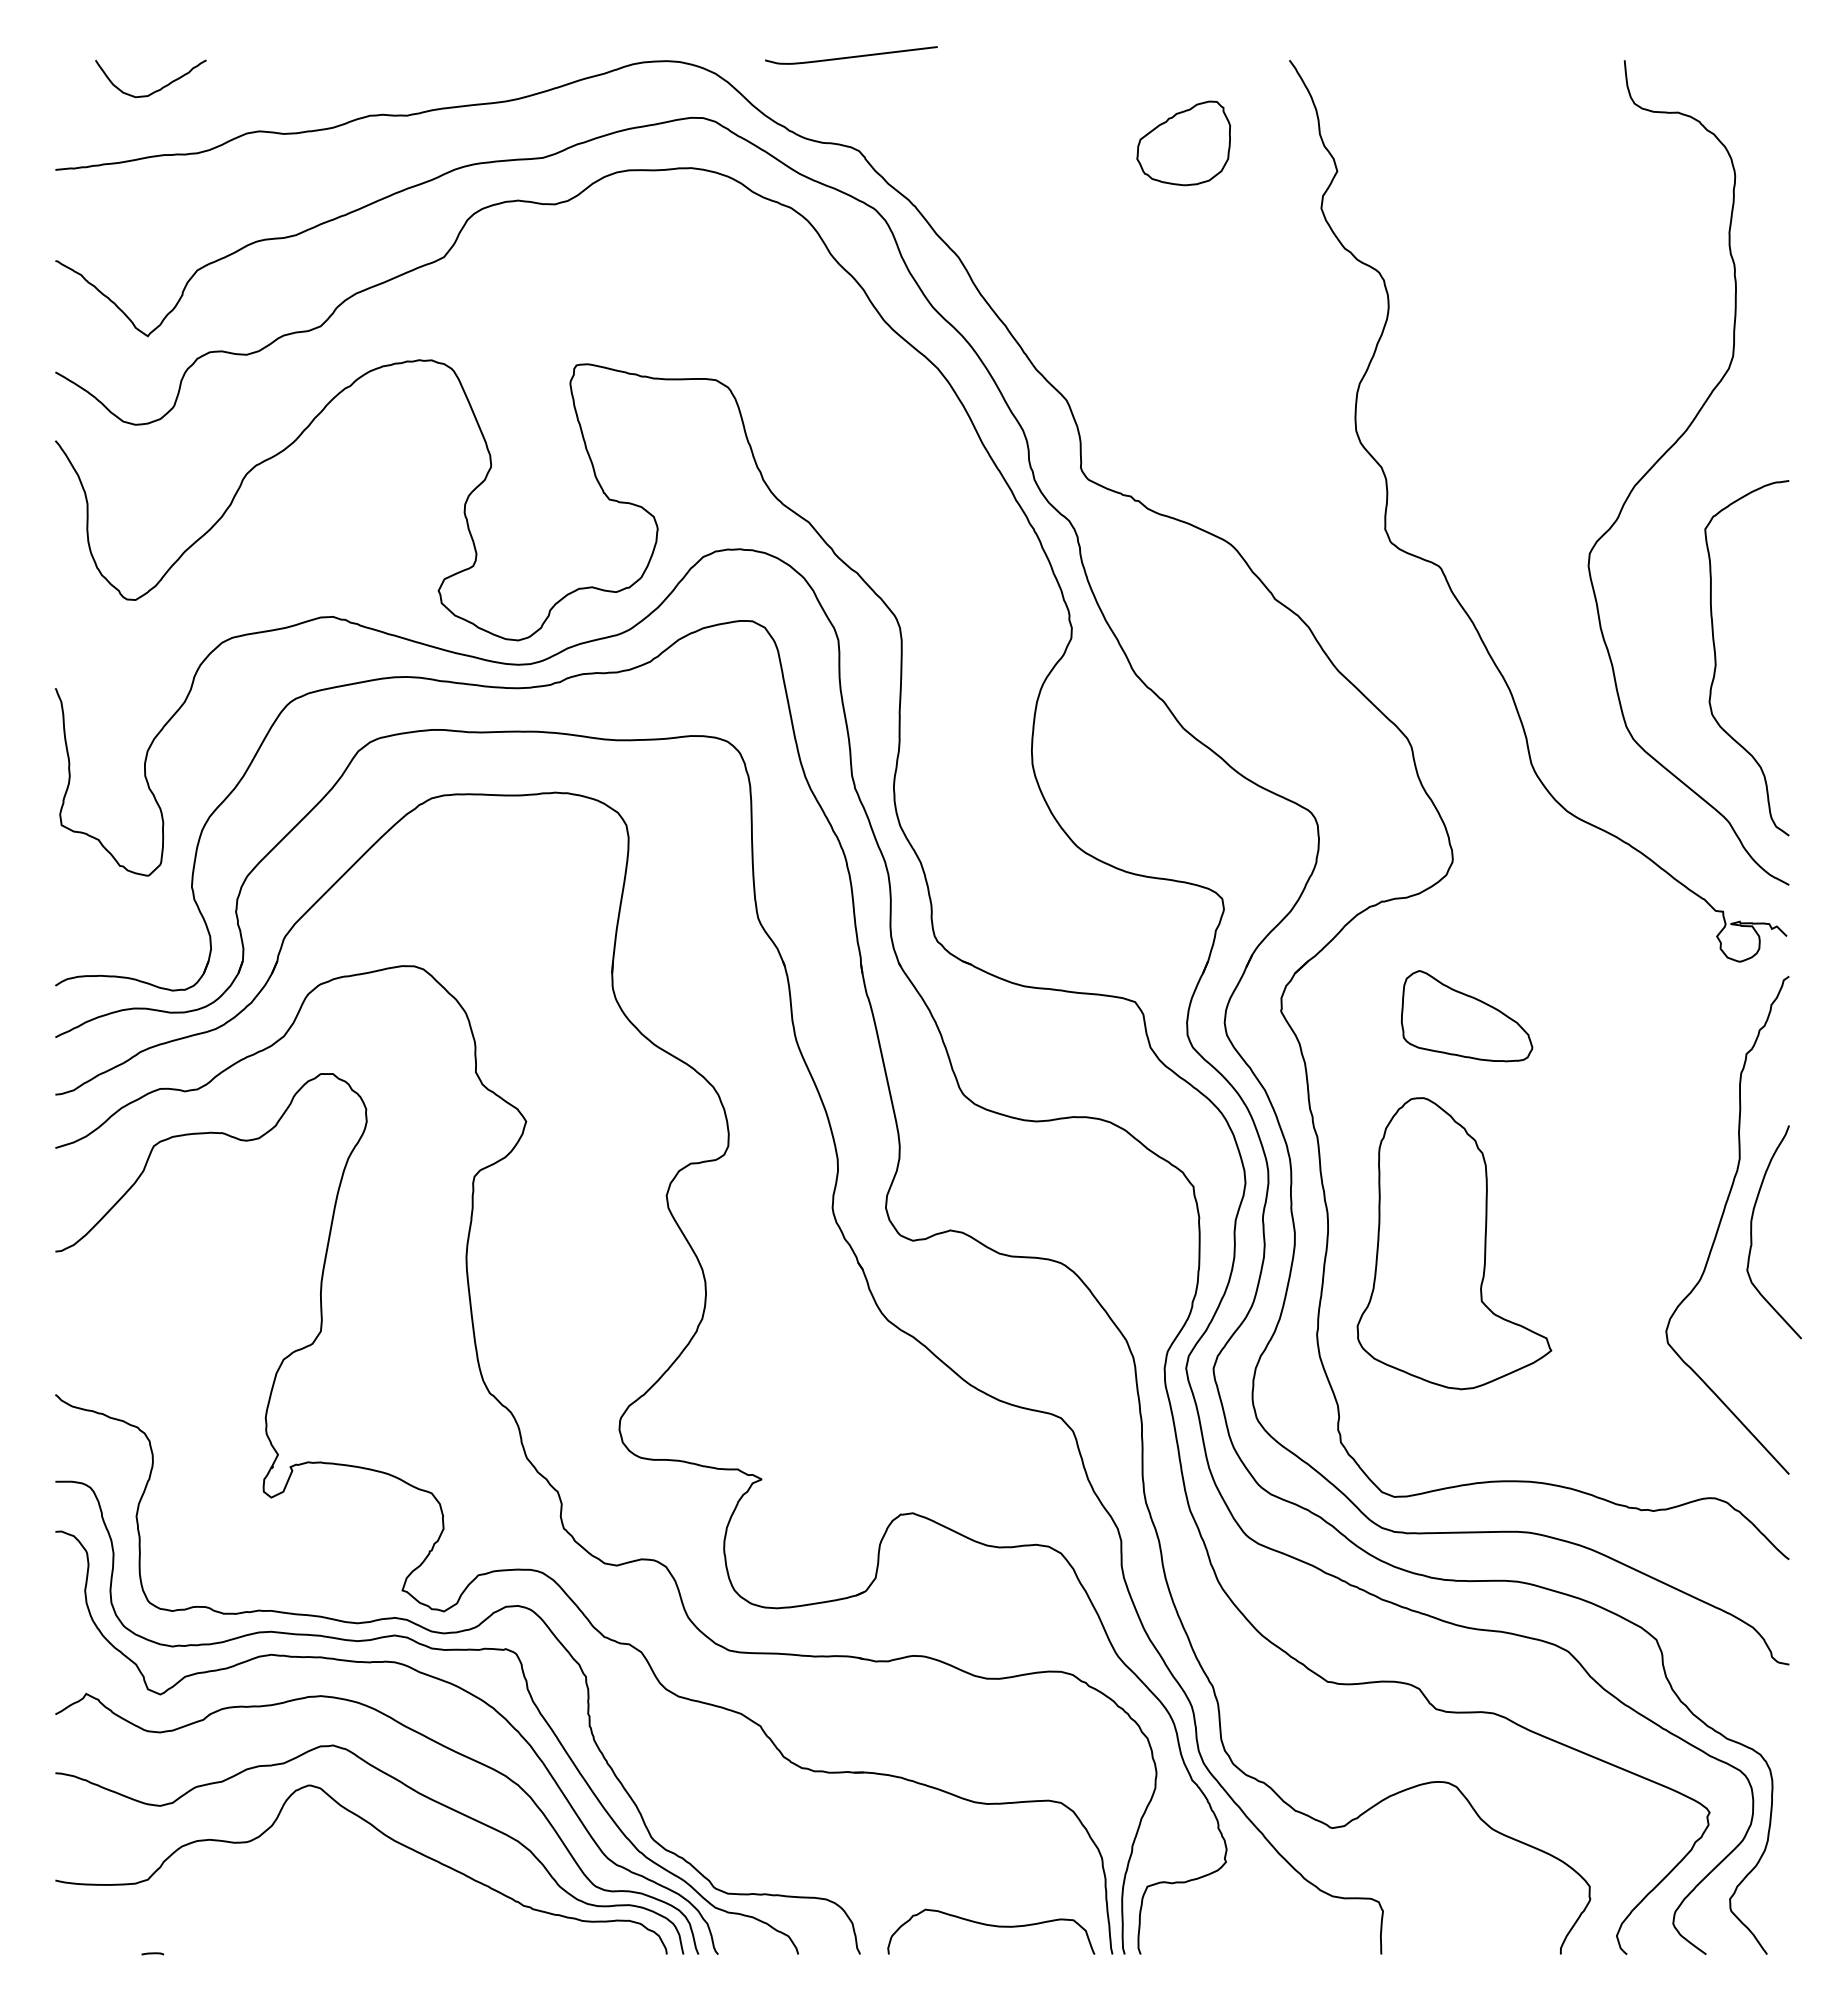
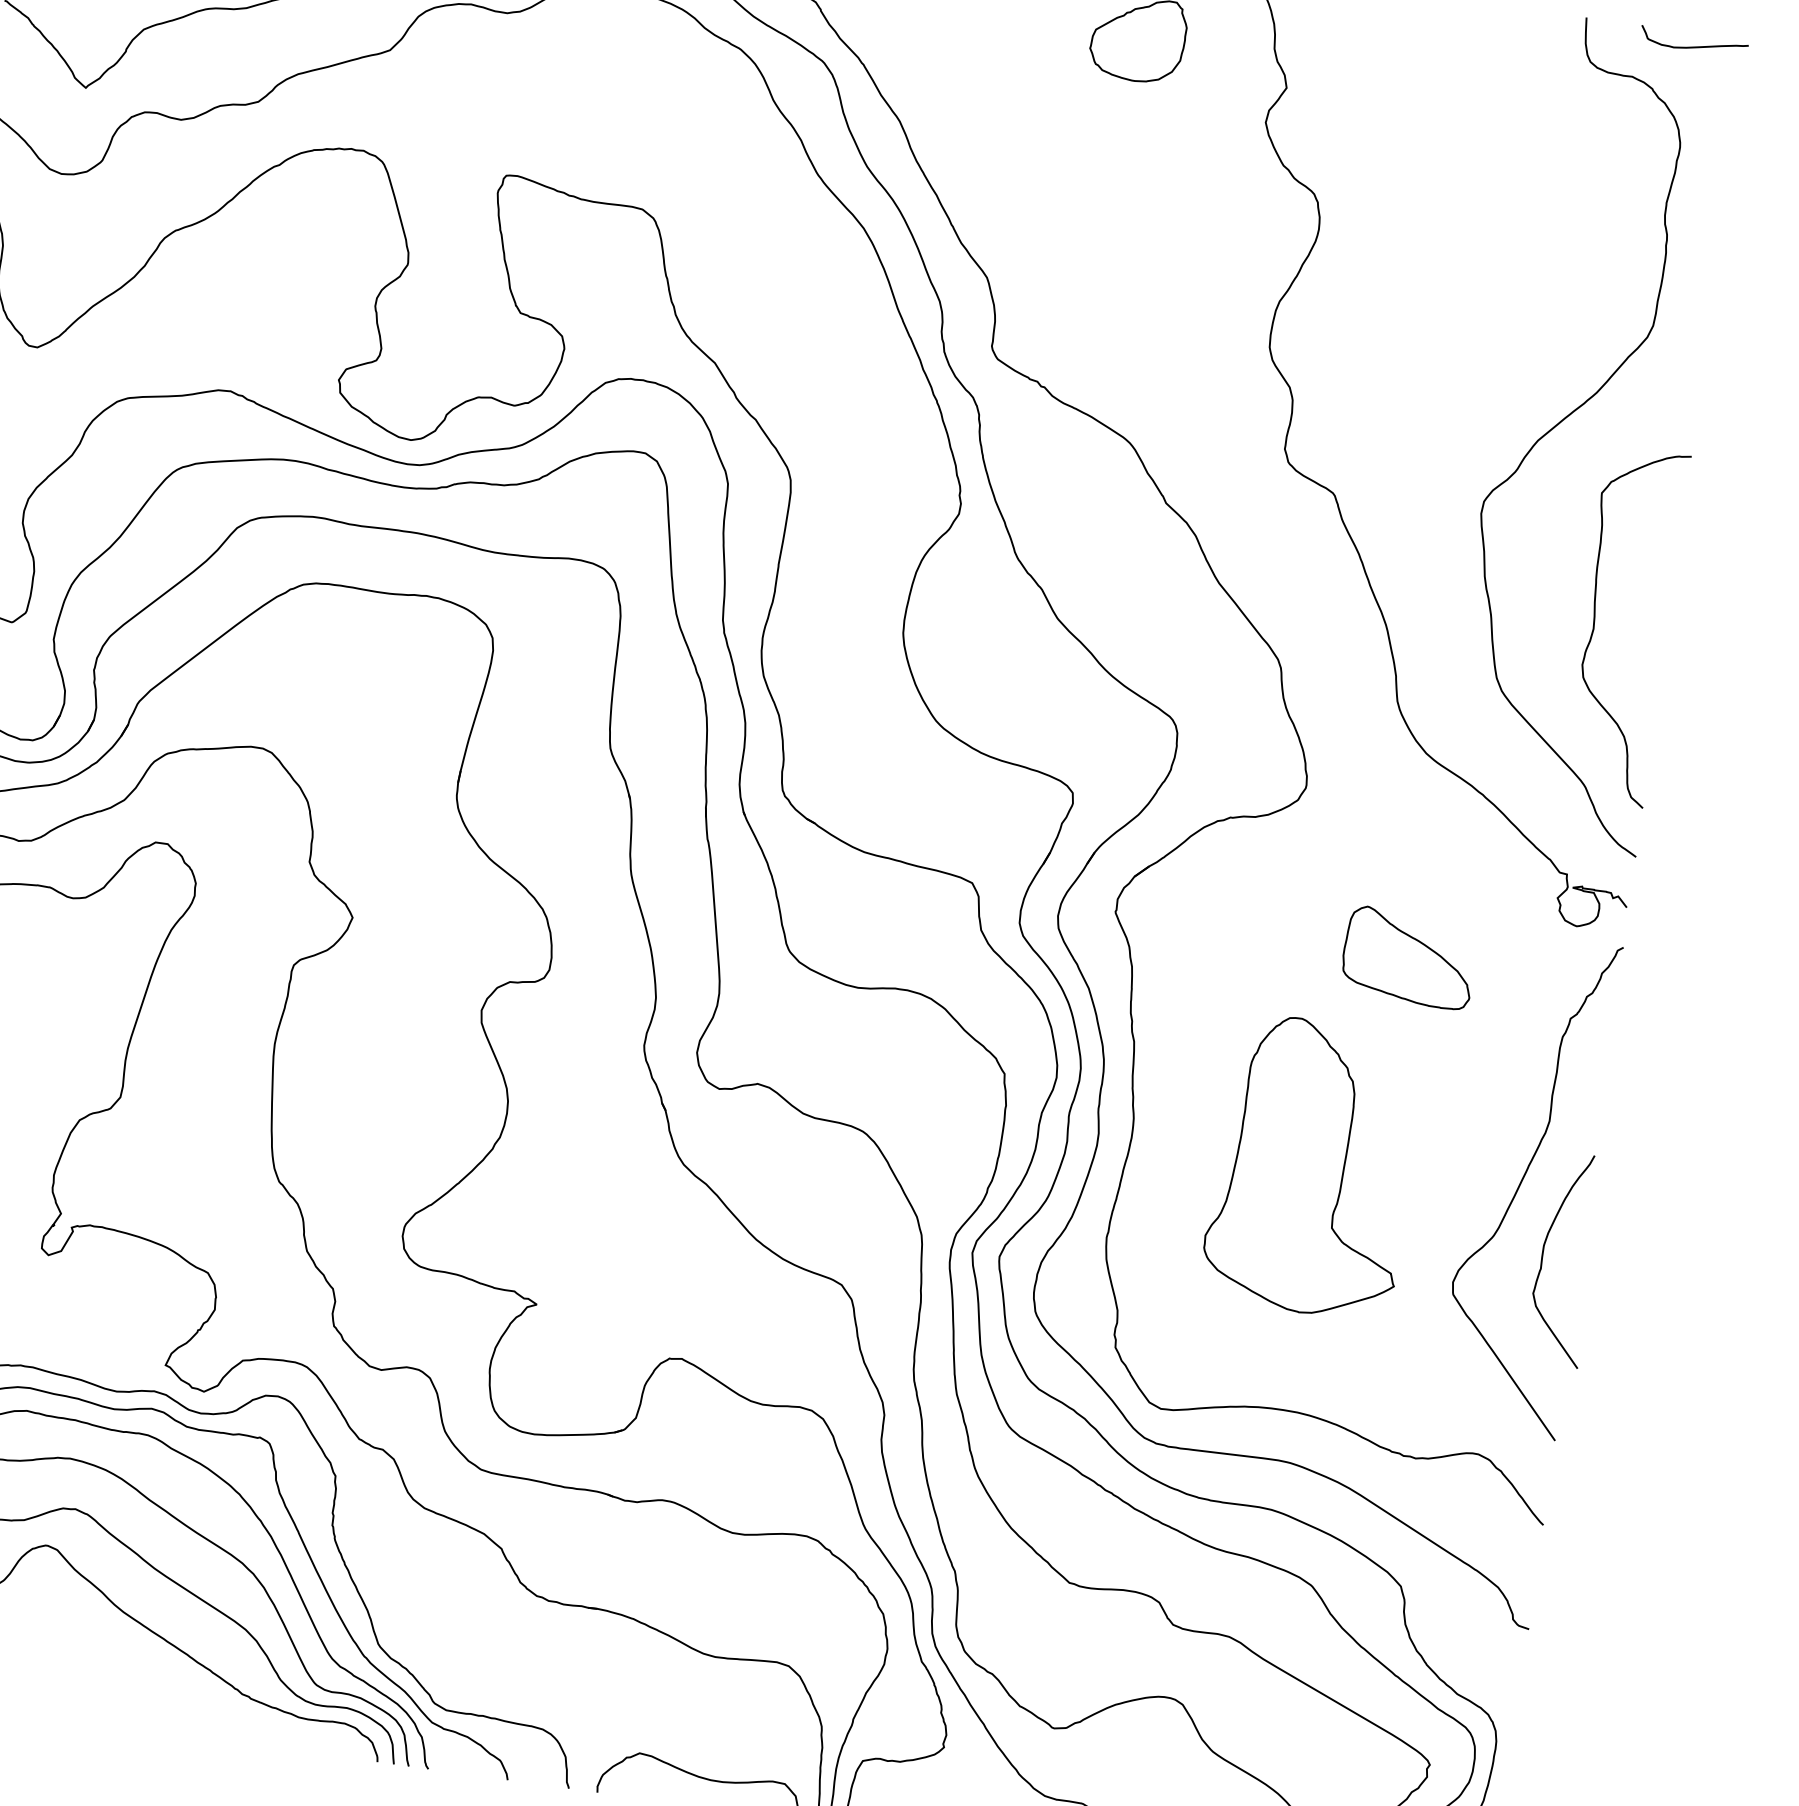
curve: (1737, 73) -> (1696, 46), added
part: (1467, 1016) -> (1409, 958), moved
curve: (1752, 1230) -> (1543, 1254), moved
part: (1454, 1243) -> (1312, 1167), moved

